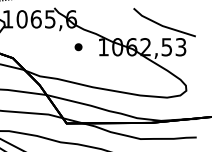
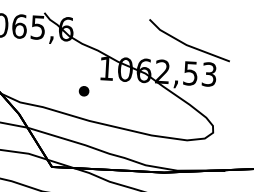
part: (78, 47) -> (83, 91), moved

